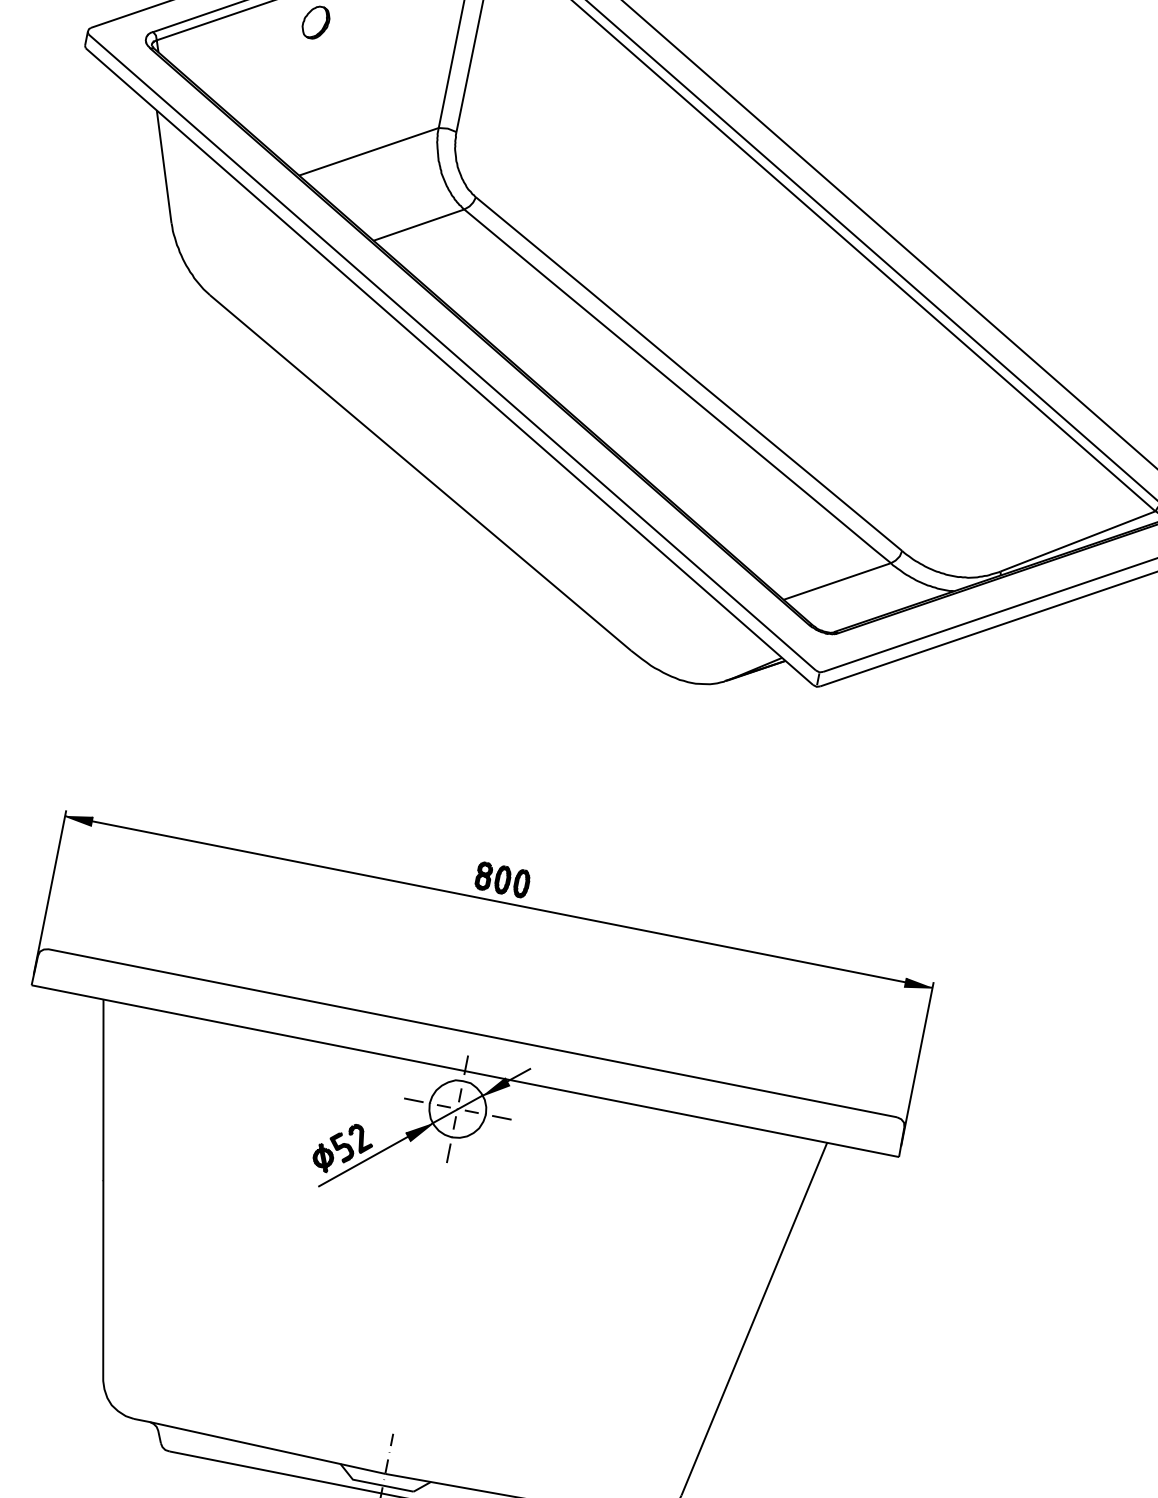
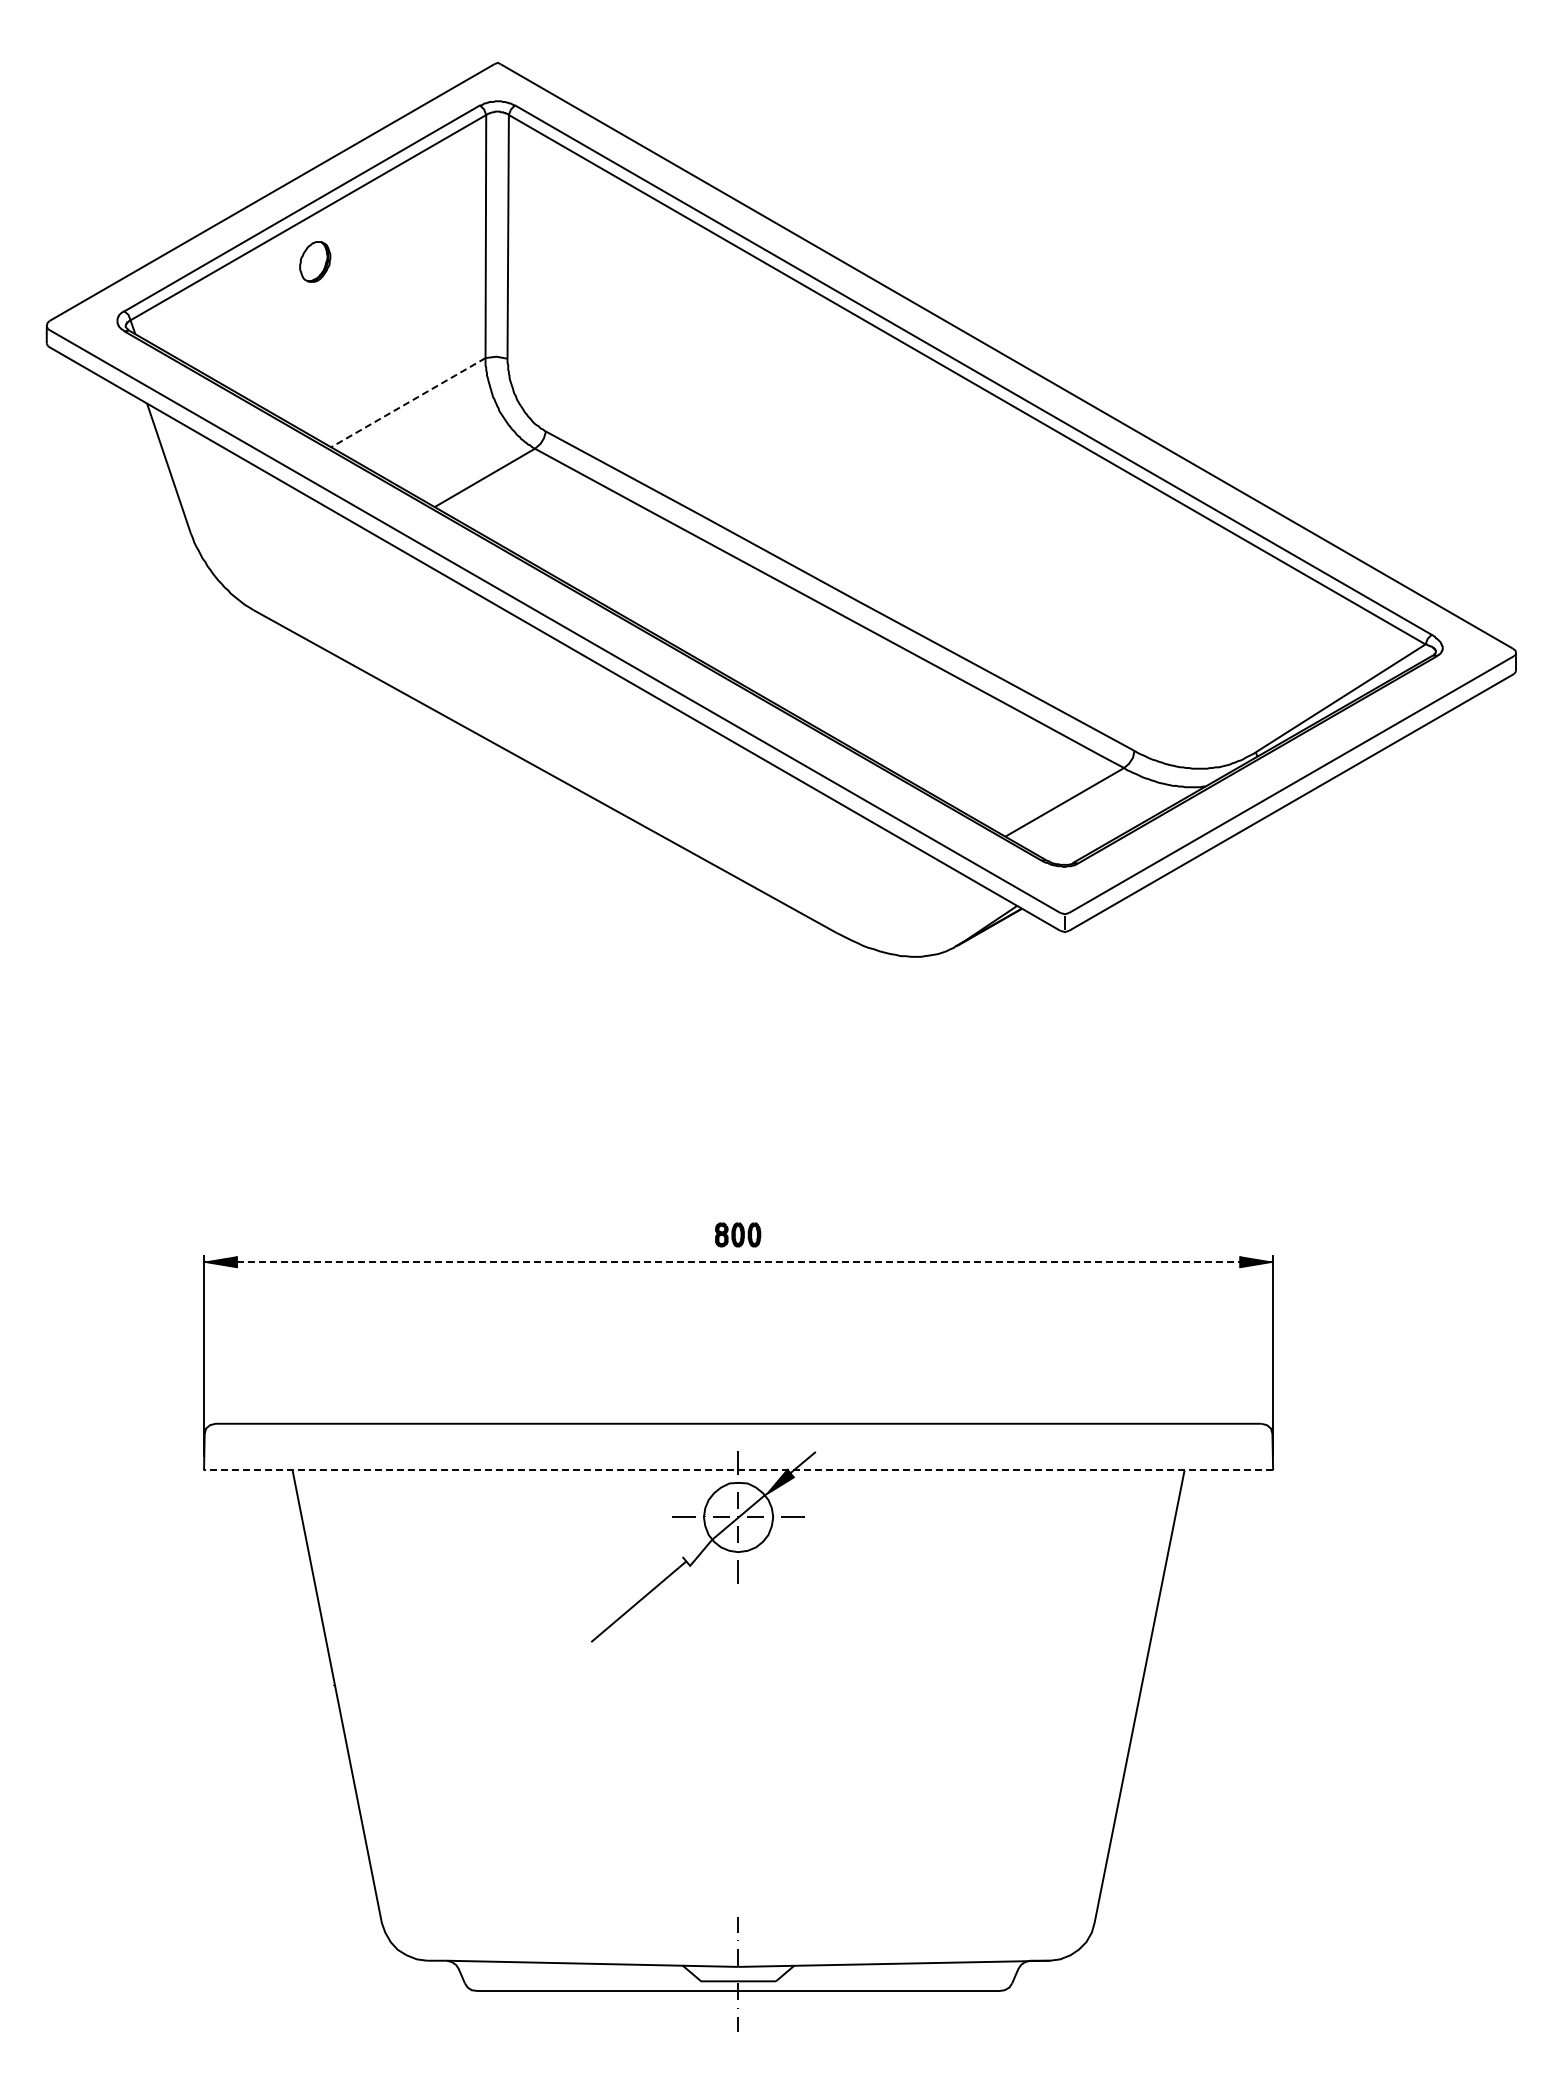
line: (368, 151) -> (407, 402), solid -> dashed
part: (502, 879) -> (737, 1234), size x0.7
line: (498, 901) -> (738, 1261), solid -> dashed
line: (465, 1071) -> (738, 1470), solid -> dashed
fill: (418, 1131) -> (697, 1552), removed
part: (343, 1148) -> (612, 1590), removed

